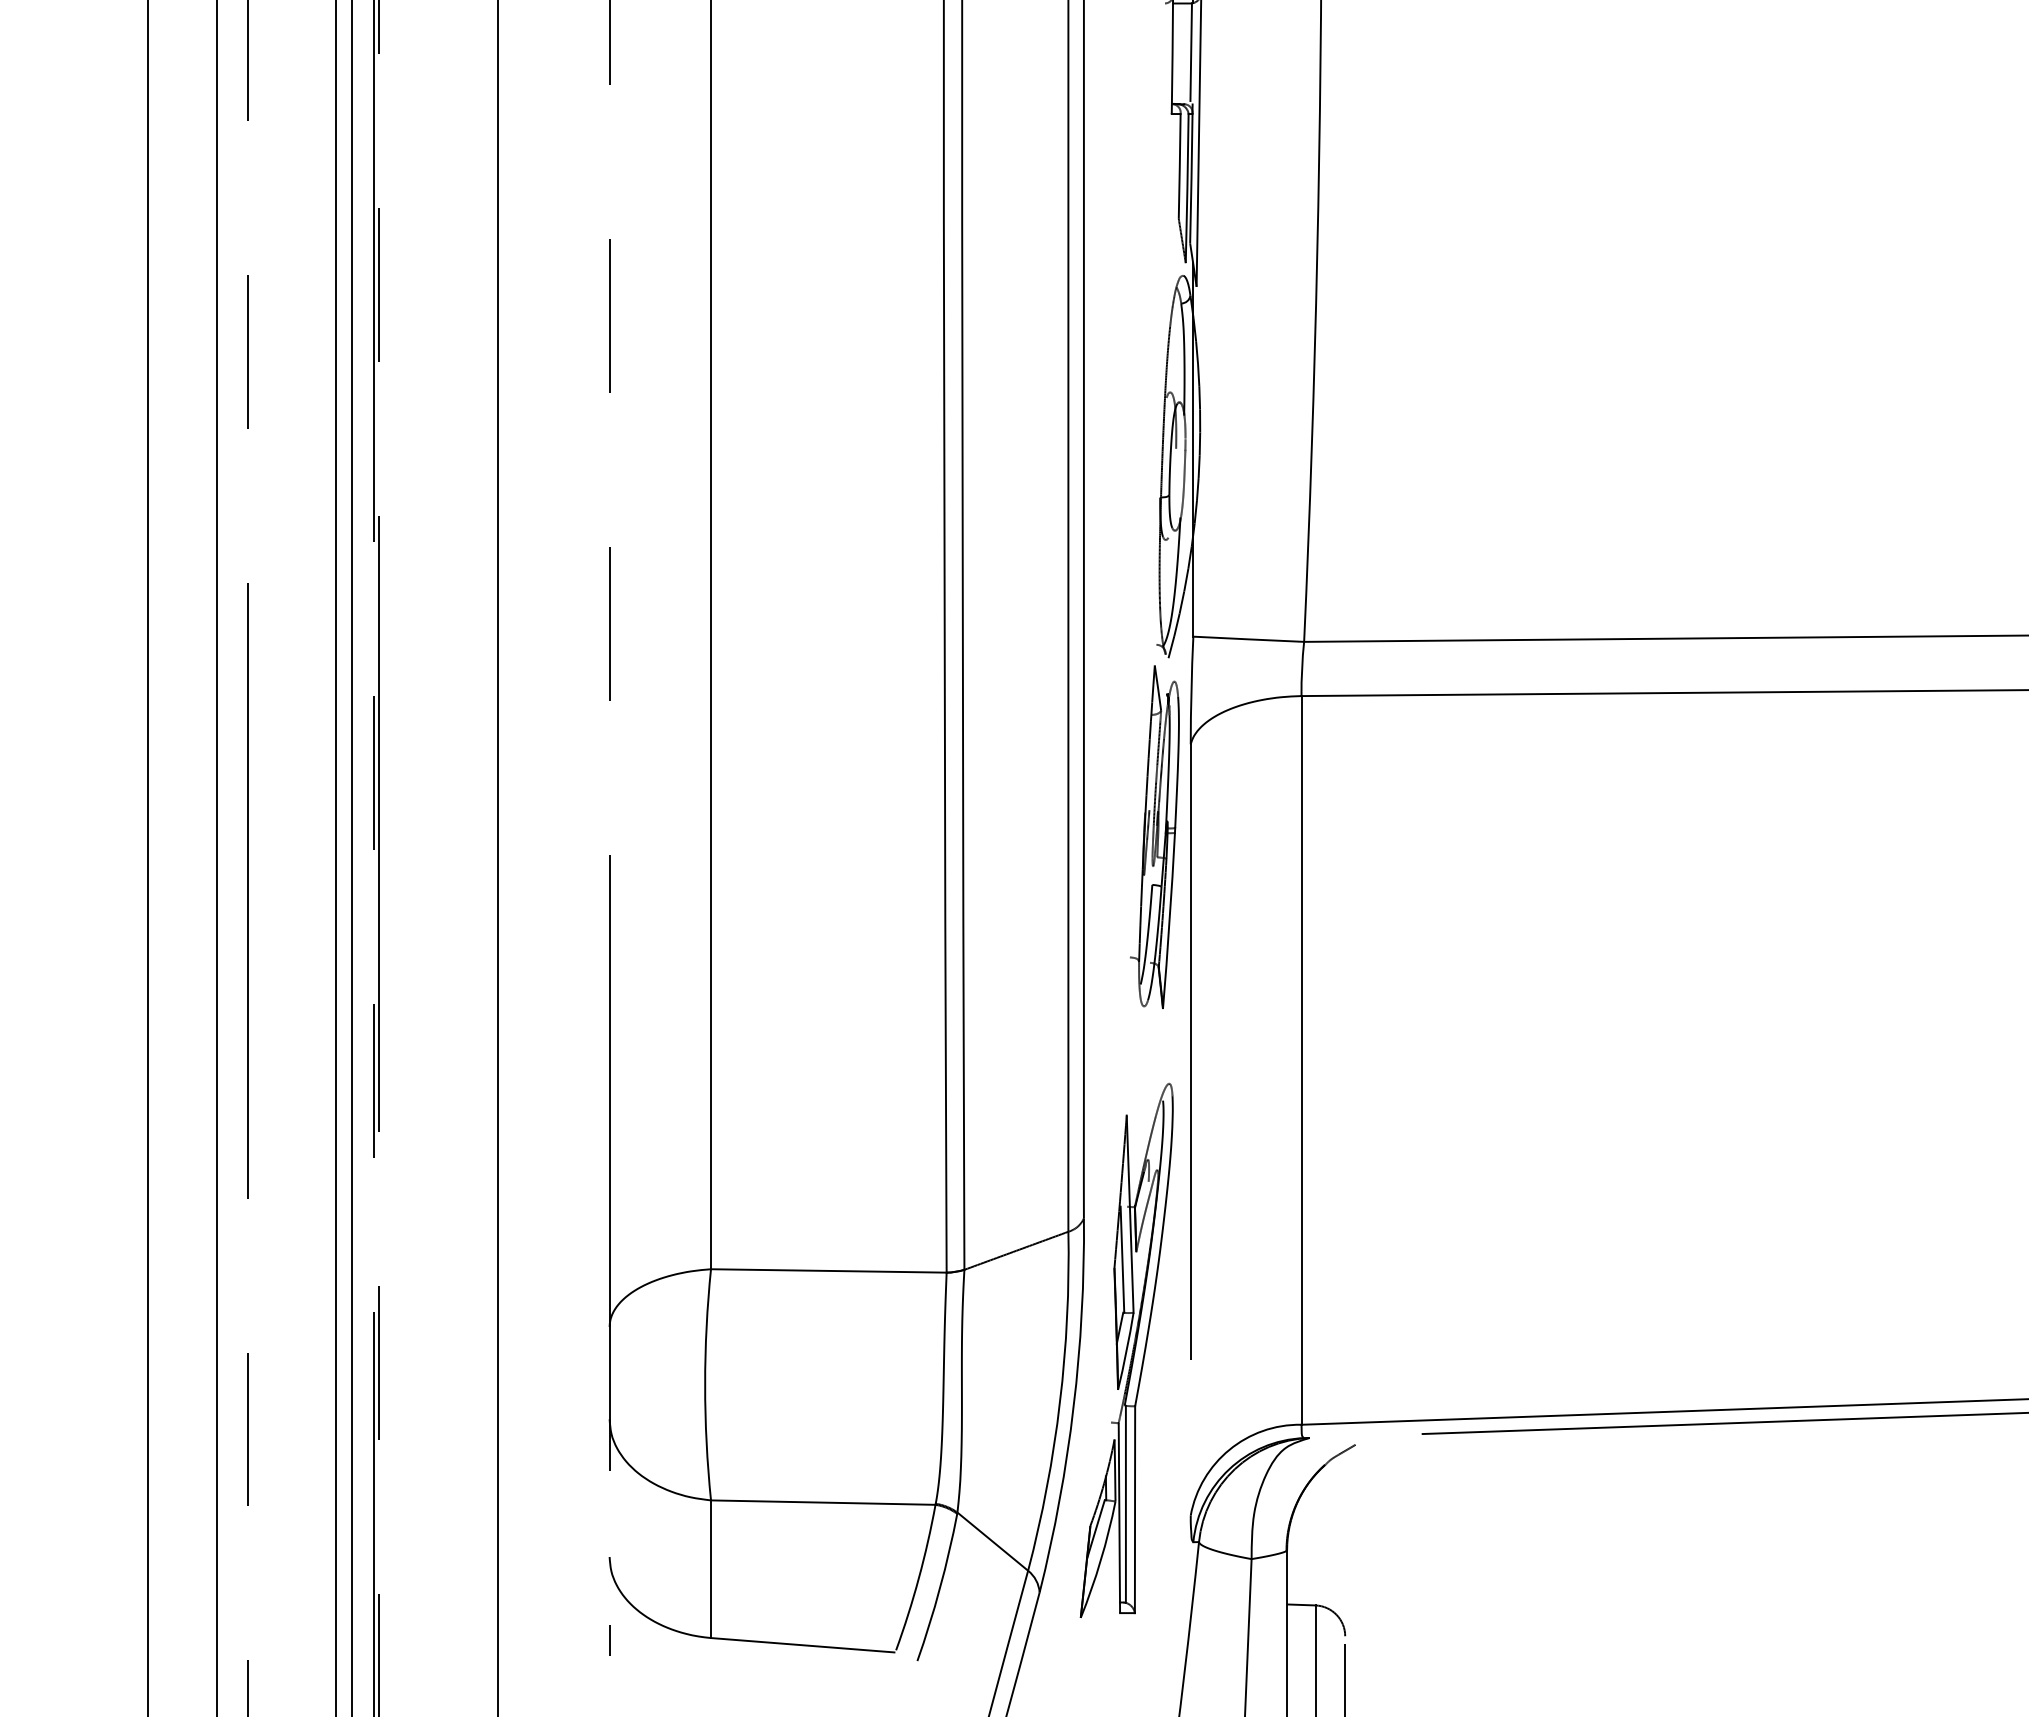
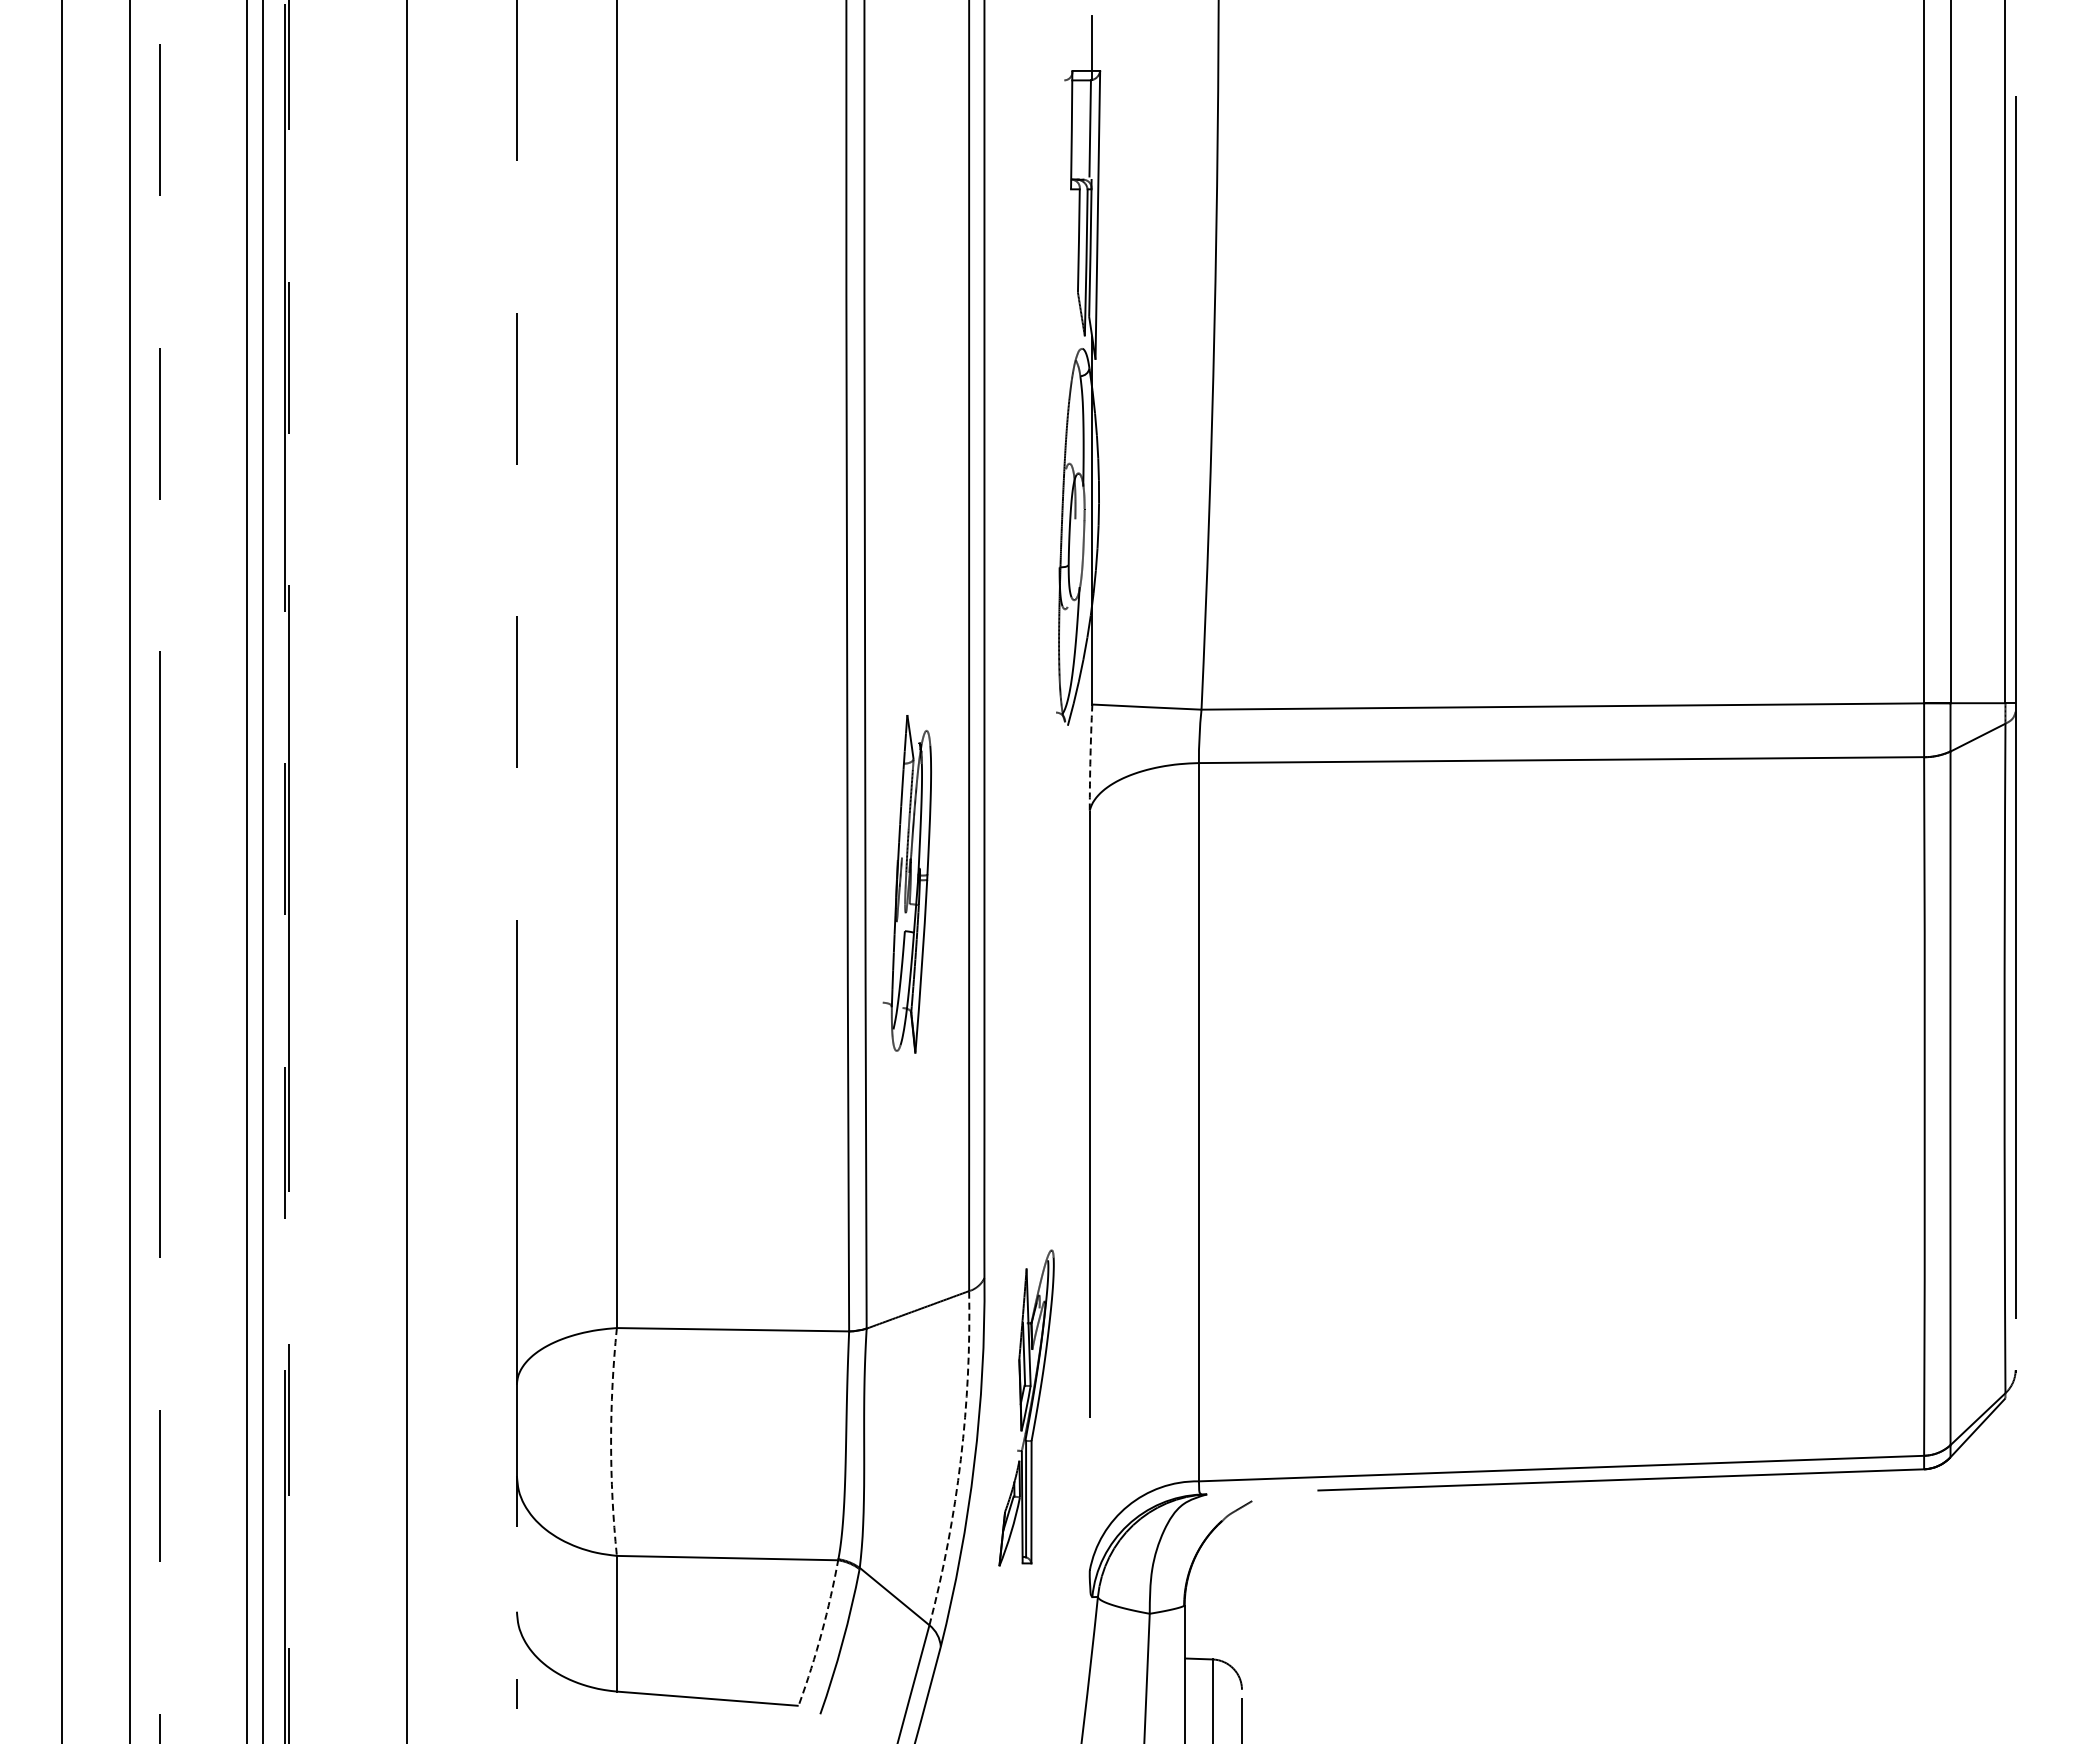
arc: (1191, 690) -> (1090, 757), solid -> dashed
part: (1153, 837) -> (906, 884), moved
part: (1126, 1349) -> (1026, 1407), size x0.6
arc: (705, 1384) -> (611, 1441), solid -> dashed
arc: (1059, 1402) -> (960, 1459), solid -> dashed
arc: (918, 1578) -> (821, 1632), solid -> dashed

